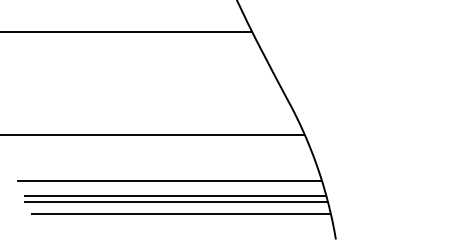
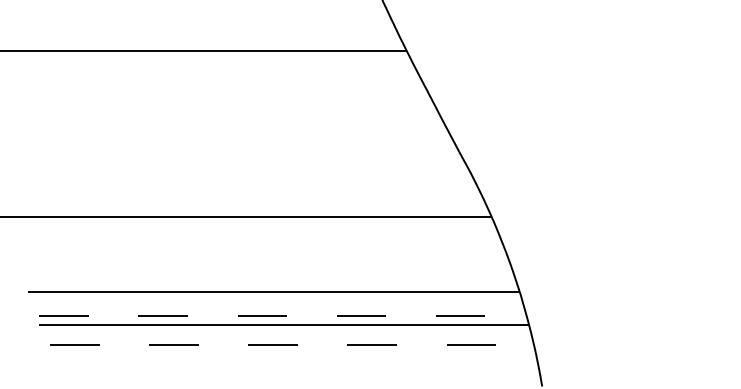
line: (175, 196) -> (283, 317), solid -> dashed
line: (180, 213) -> (291, 344), solid -> dashed

